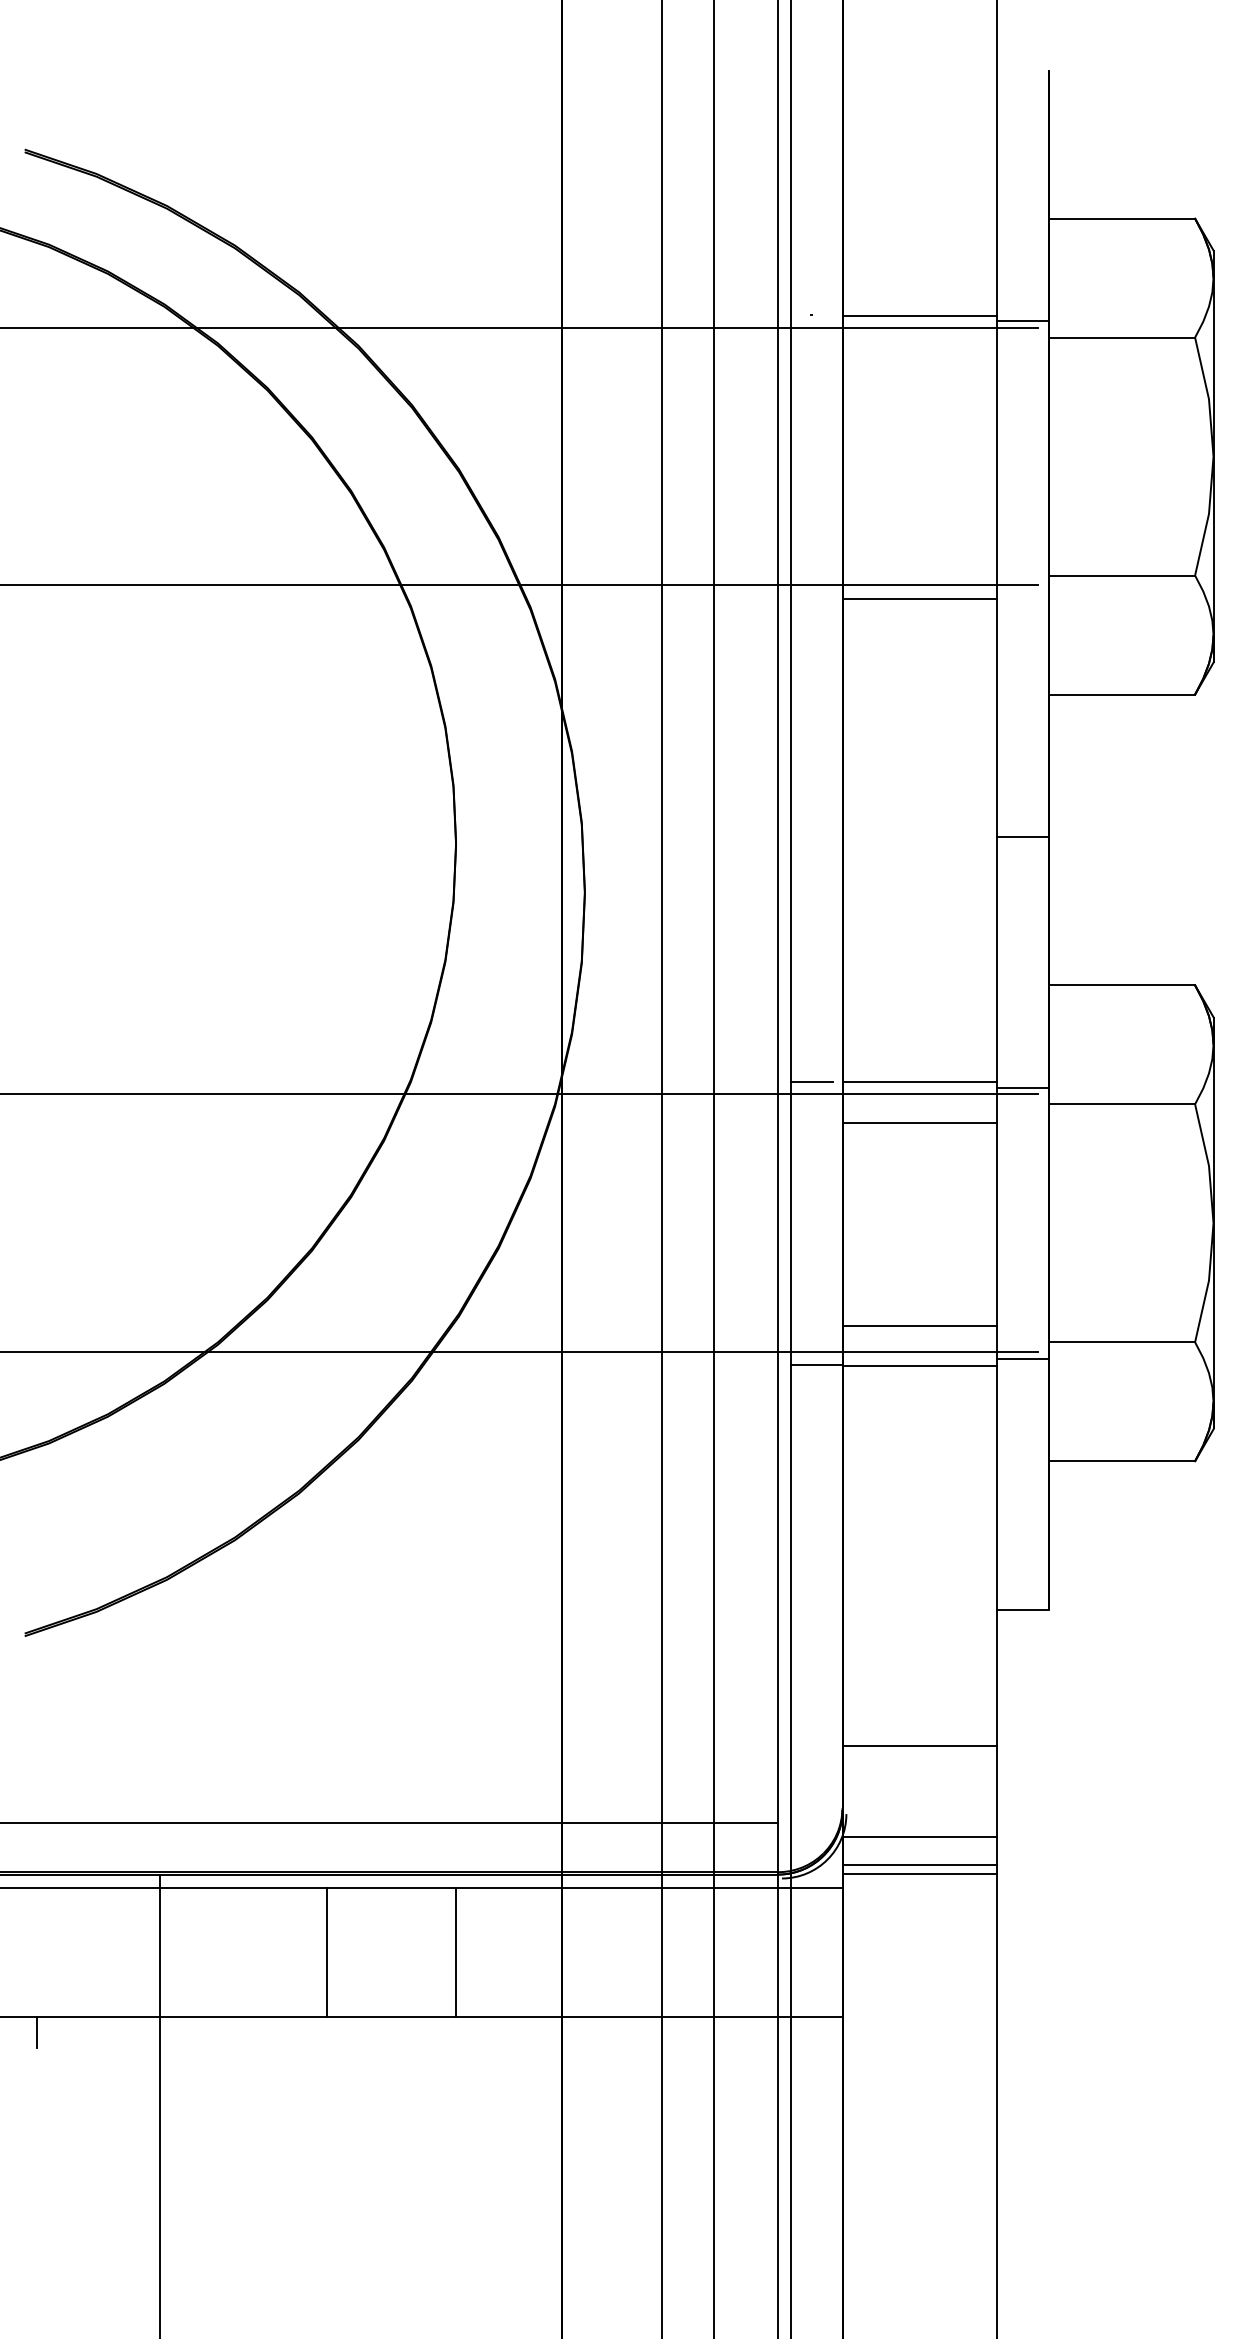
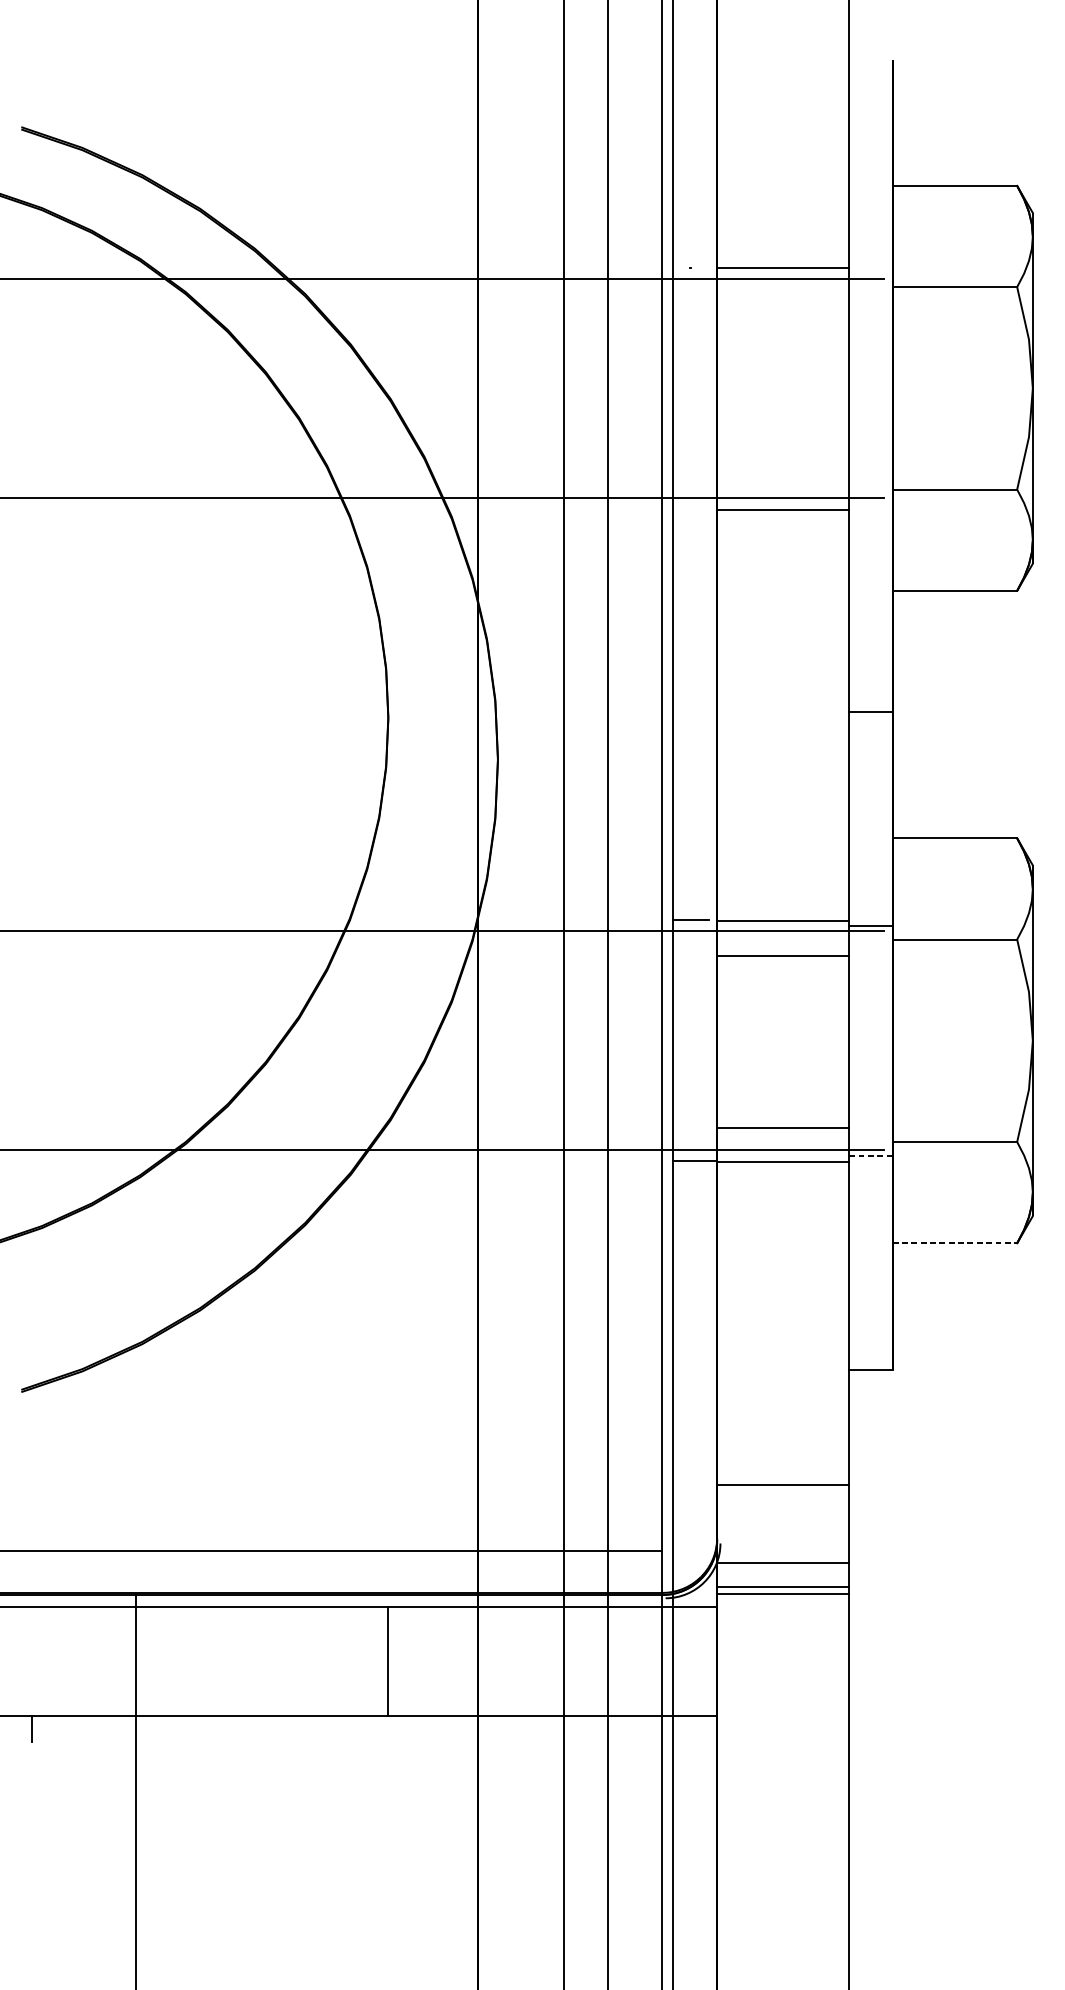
line: (1022, 321) -> (870, 273), removed
line: (1022, 1358) -> (870, 1155), solid -> dashed
line: (1122, 1461) -> (955, 1243), solid -> dashed
line: (327, 1952) -> (278, 1661), removed

